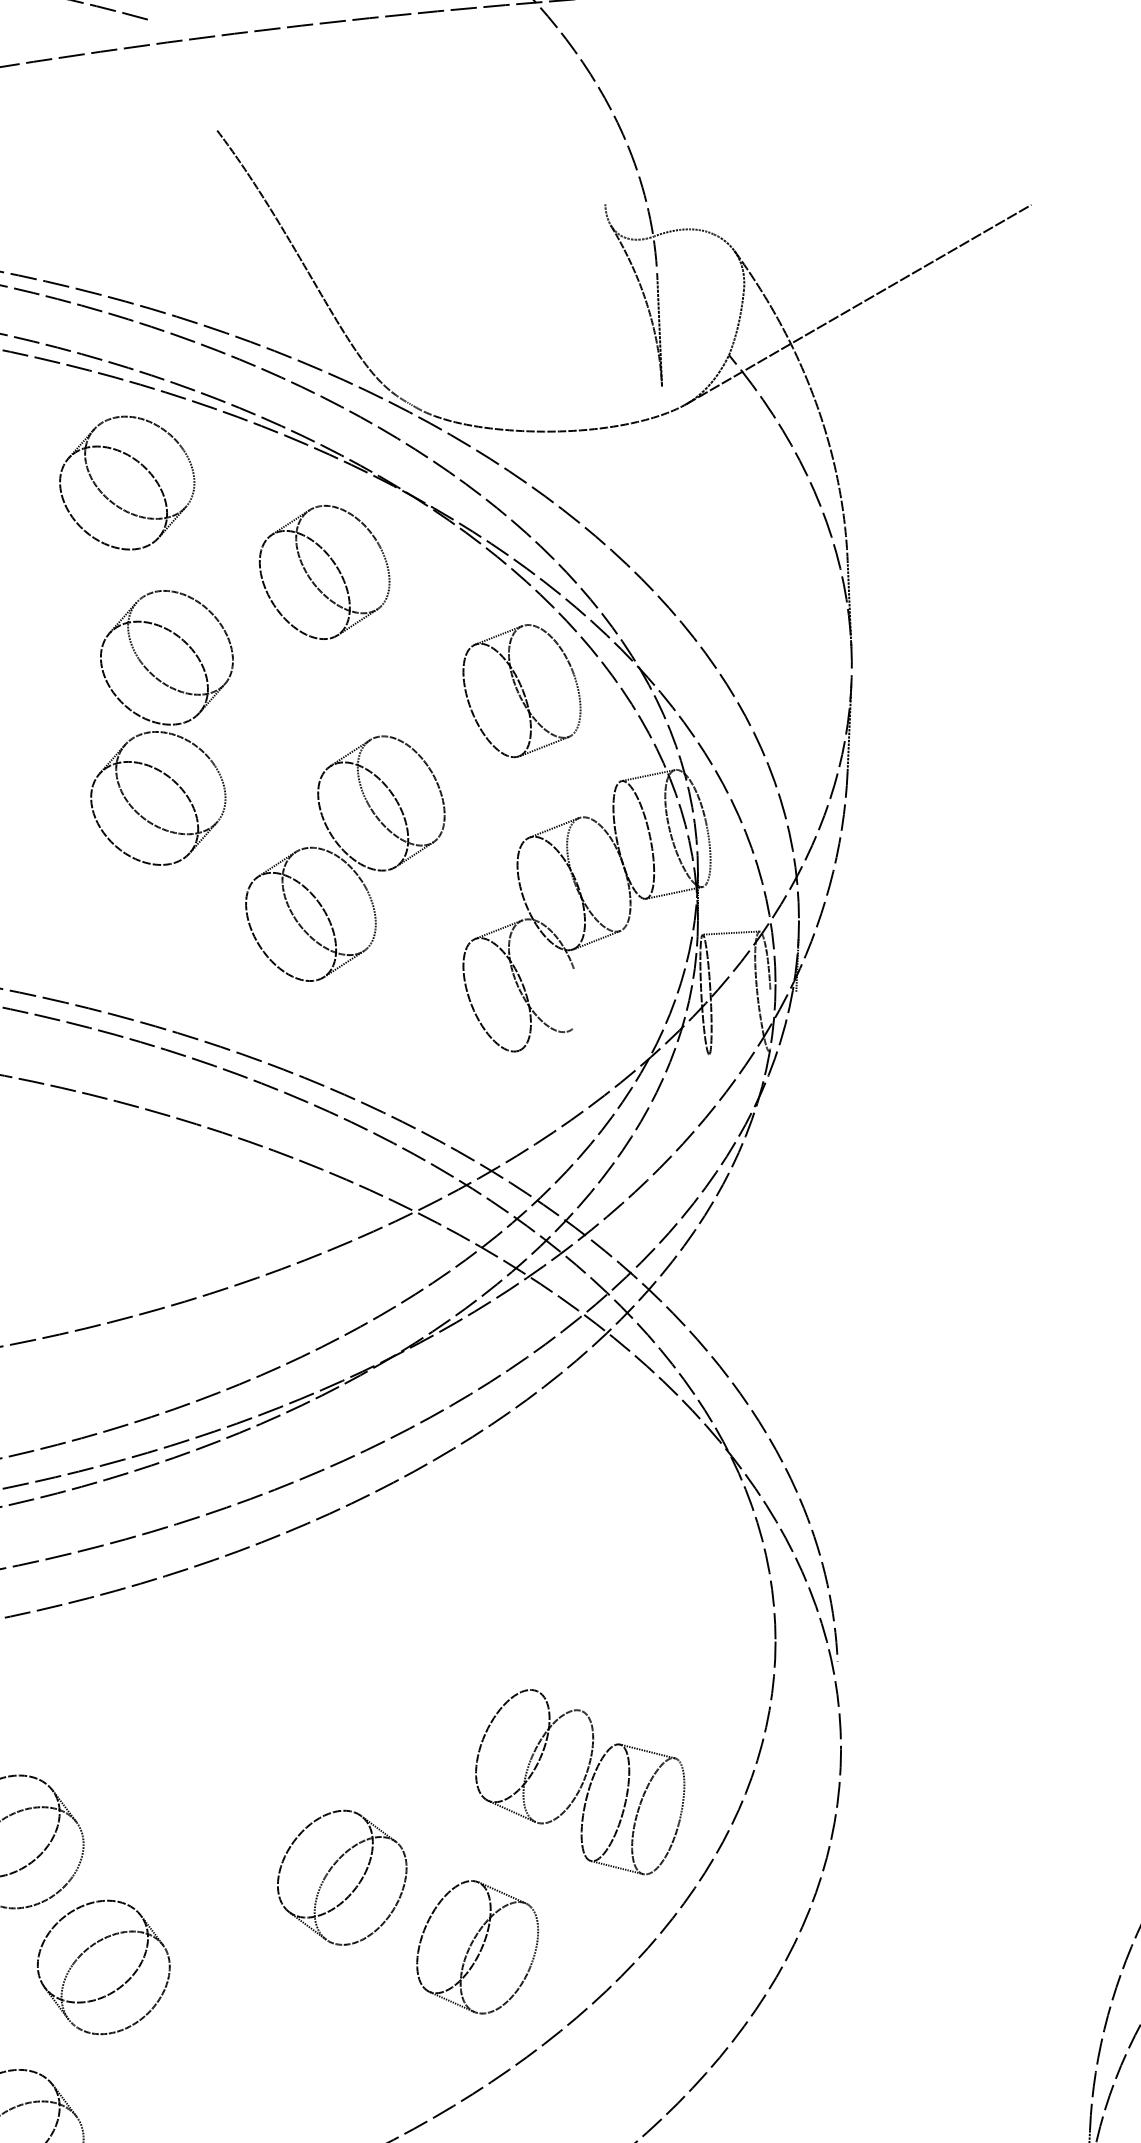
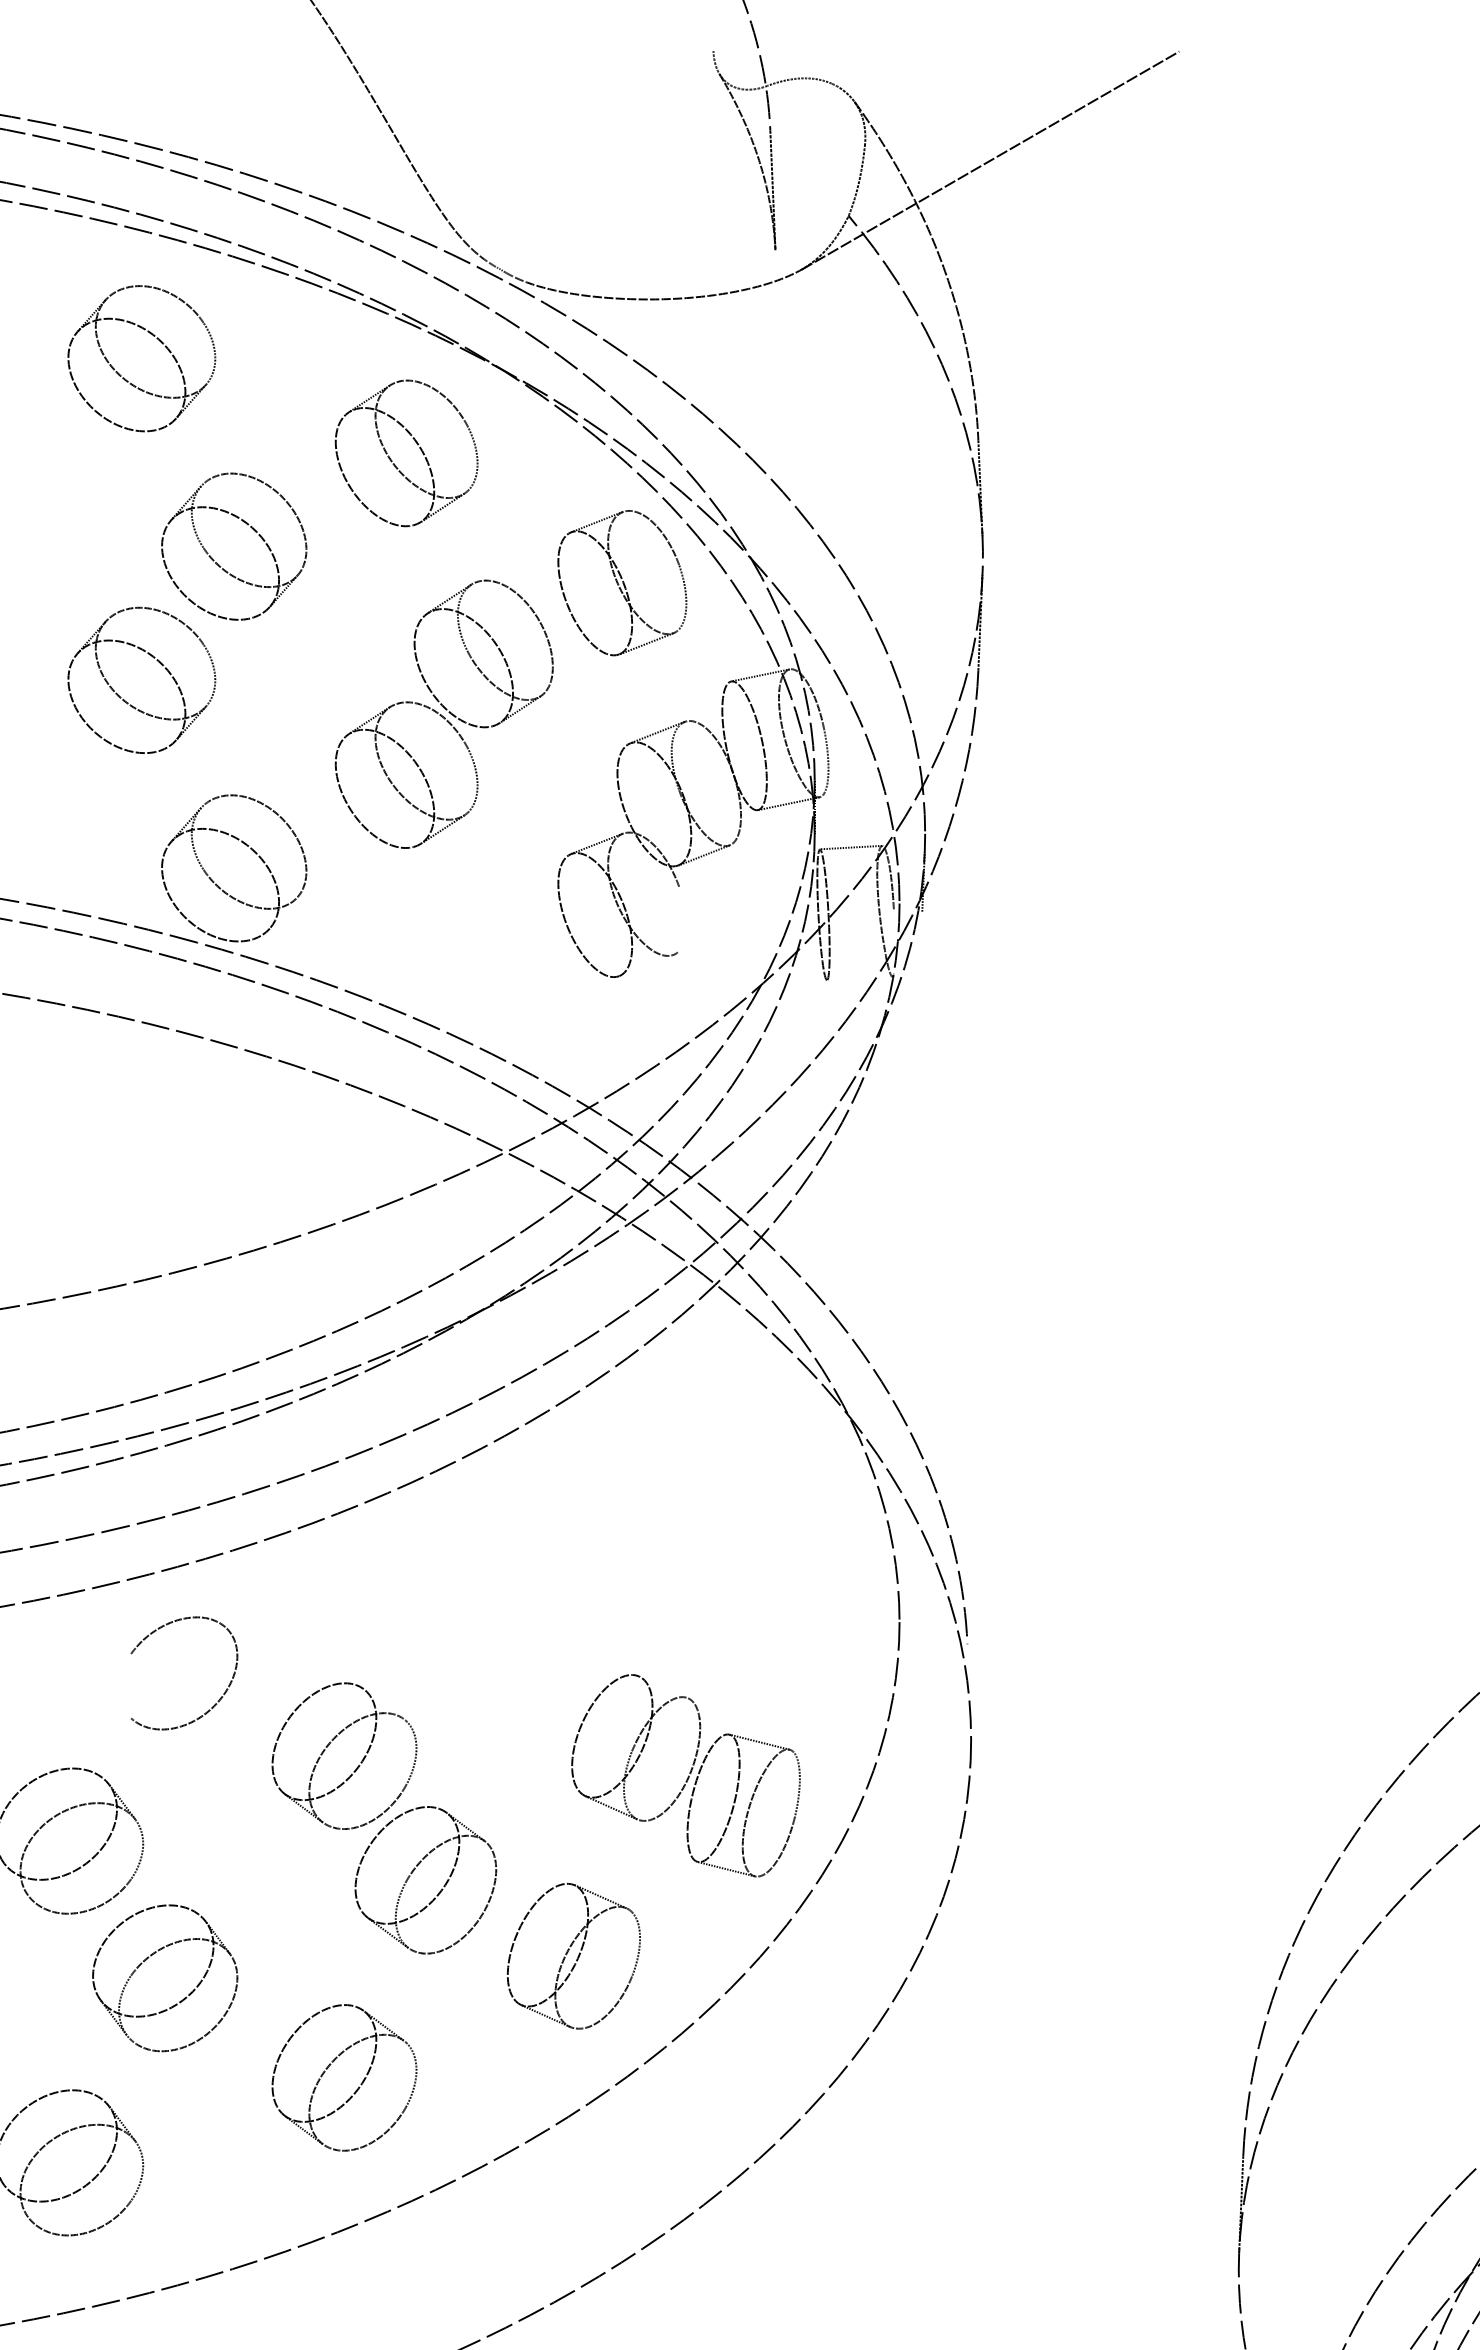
part: (142, 466) -> (158, 340), moved
part: (173, 782) -> (158, 662), moved
part: (344, 857) -> (443, 713), moved
part: (151, 966) -> (217, 884), added
curve: (153, 1711) -> (219, 1698), added
part: (278, 1774) -> (356, 1767), added
part: (280, 2066) -> (358, 2086), added

